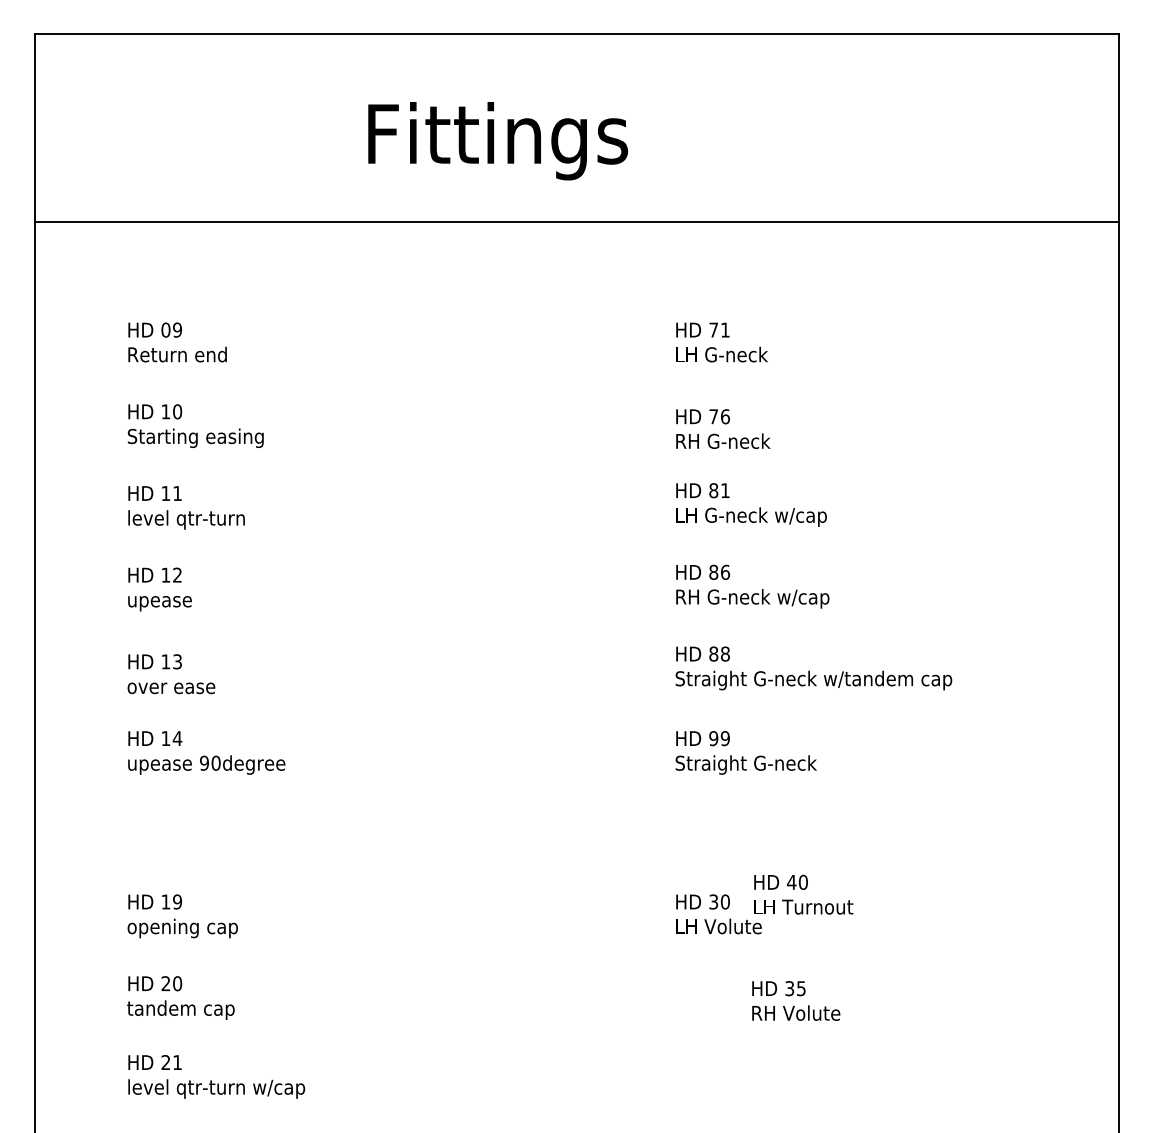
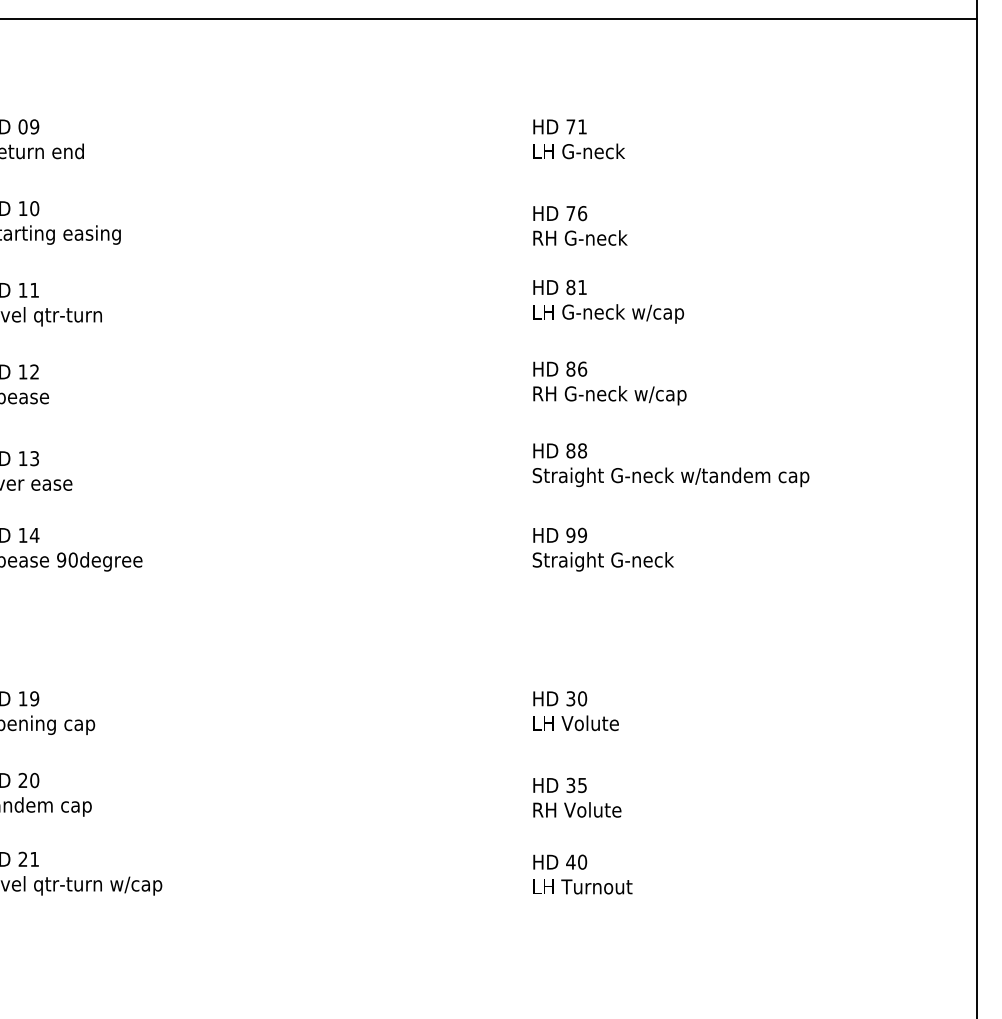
text: (803, 894) -> (582, 874), moved
text: (796, 1000) -> (577, 797), moved

